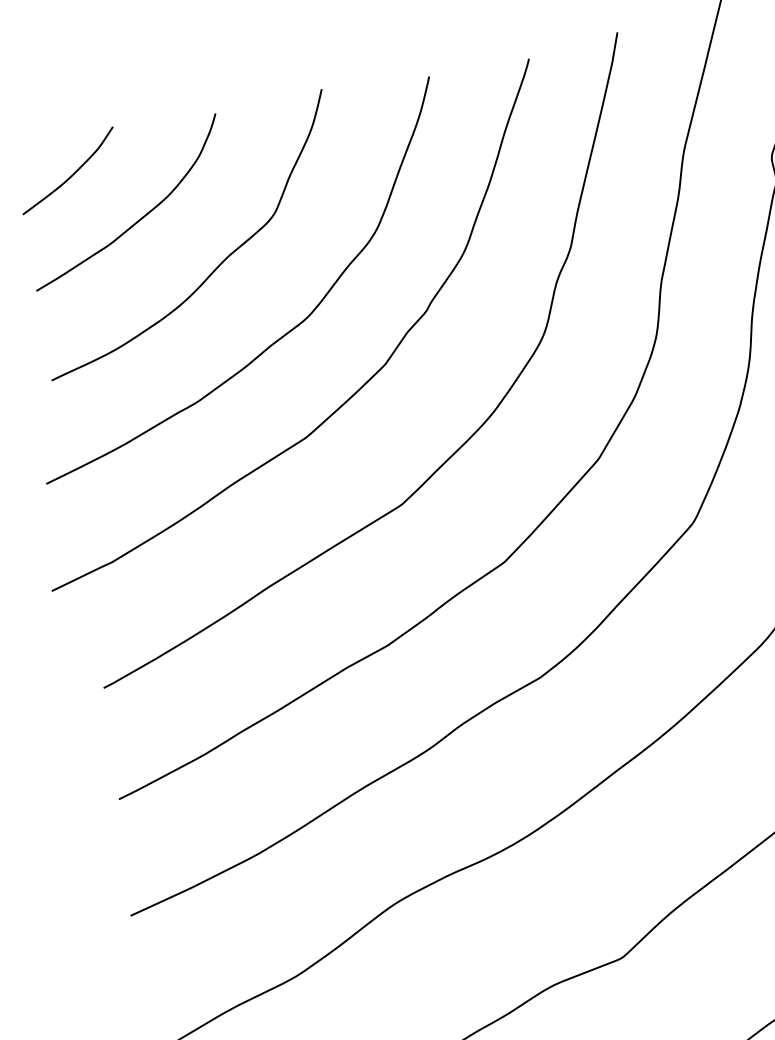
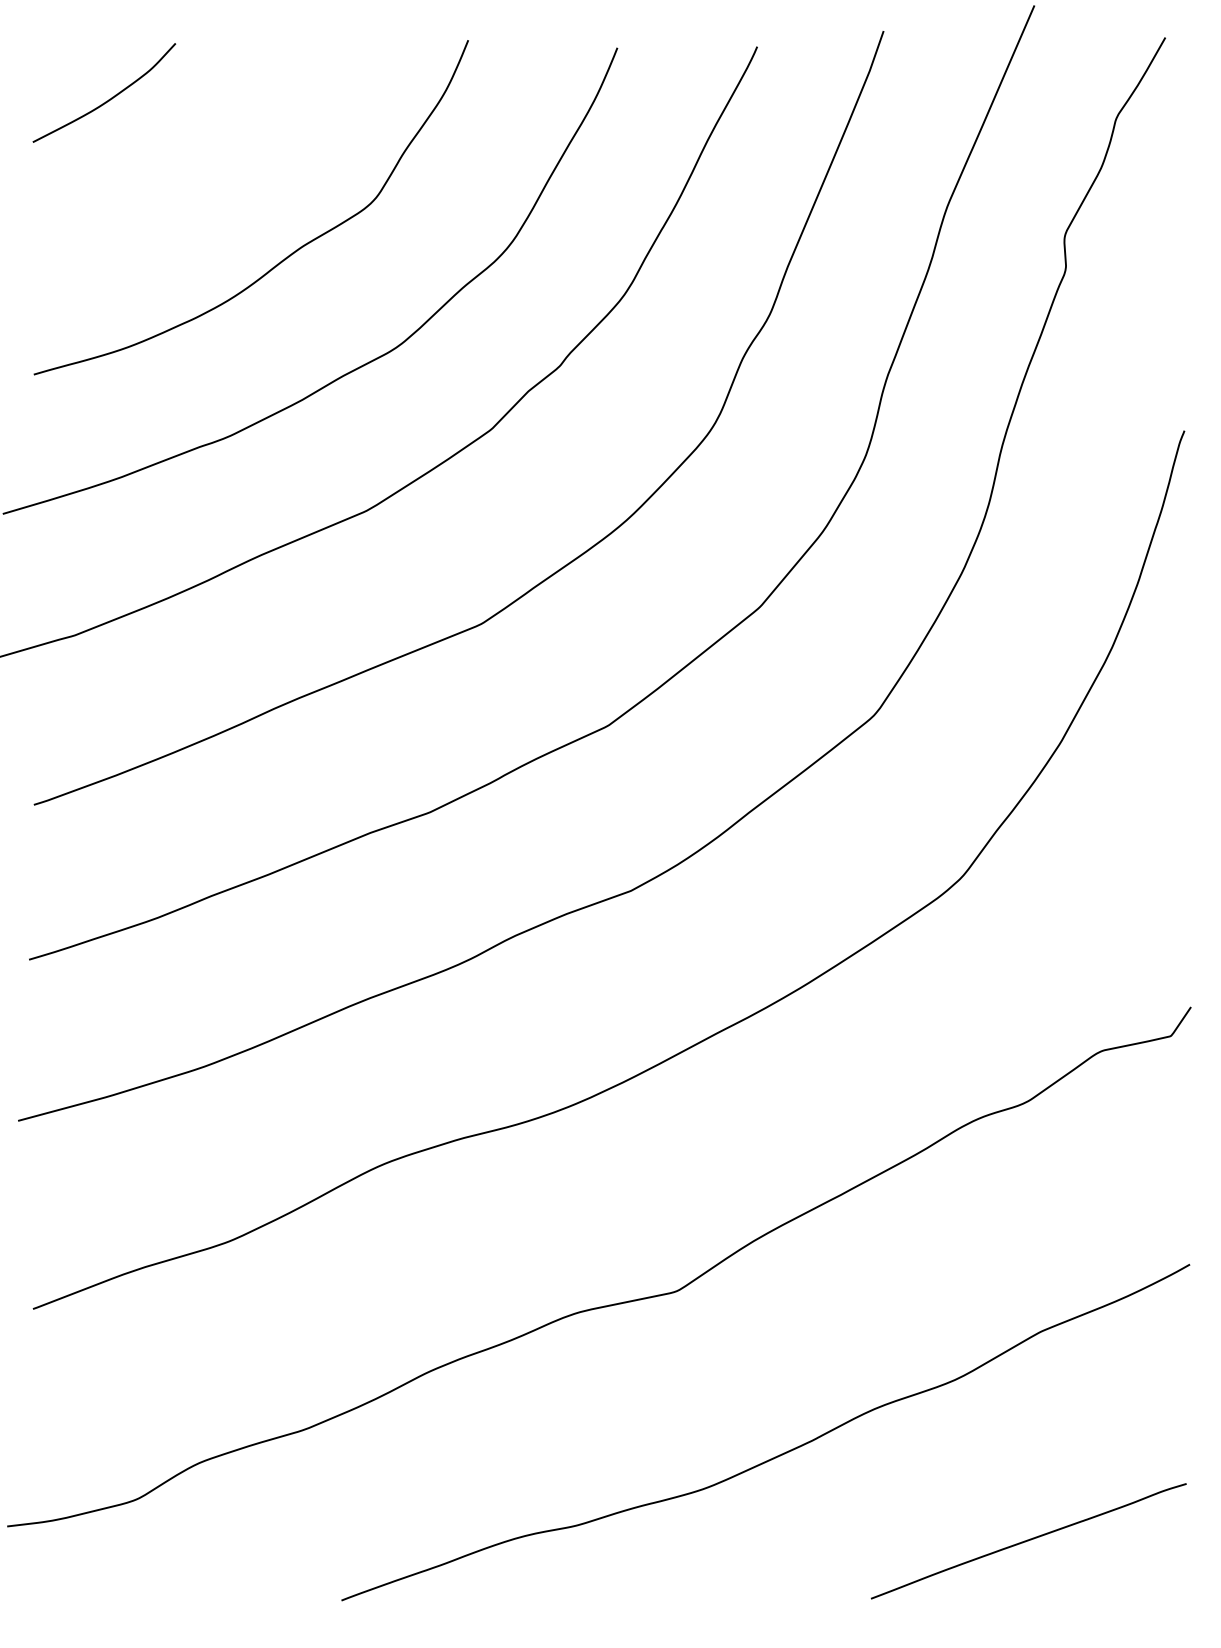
curve: (141, 217) -> (193, 173), removed

